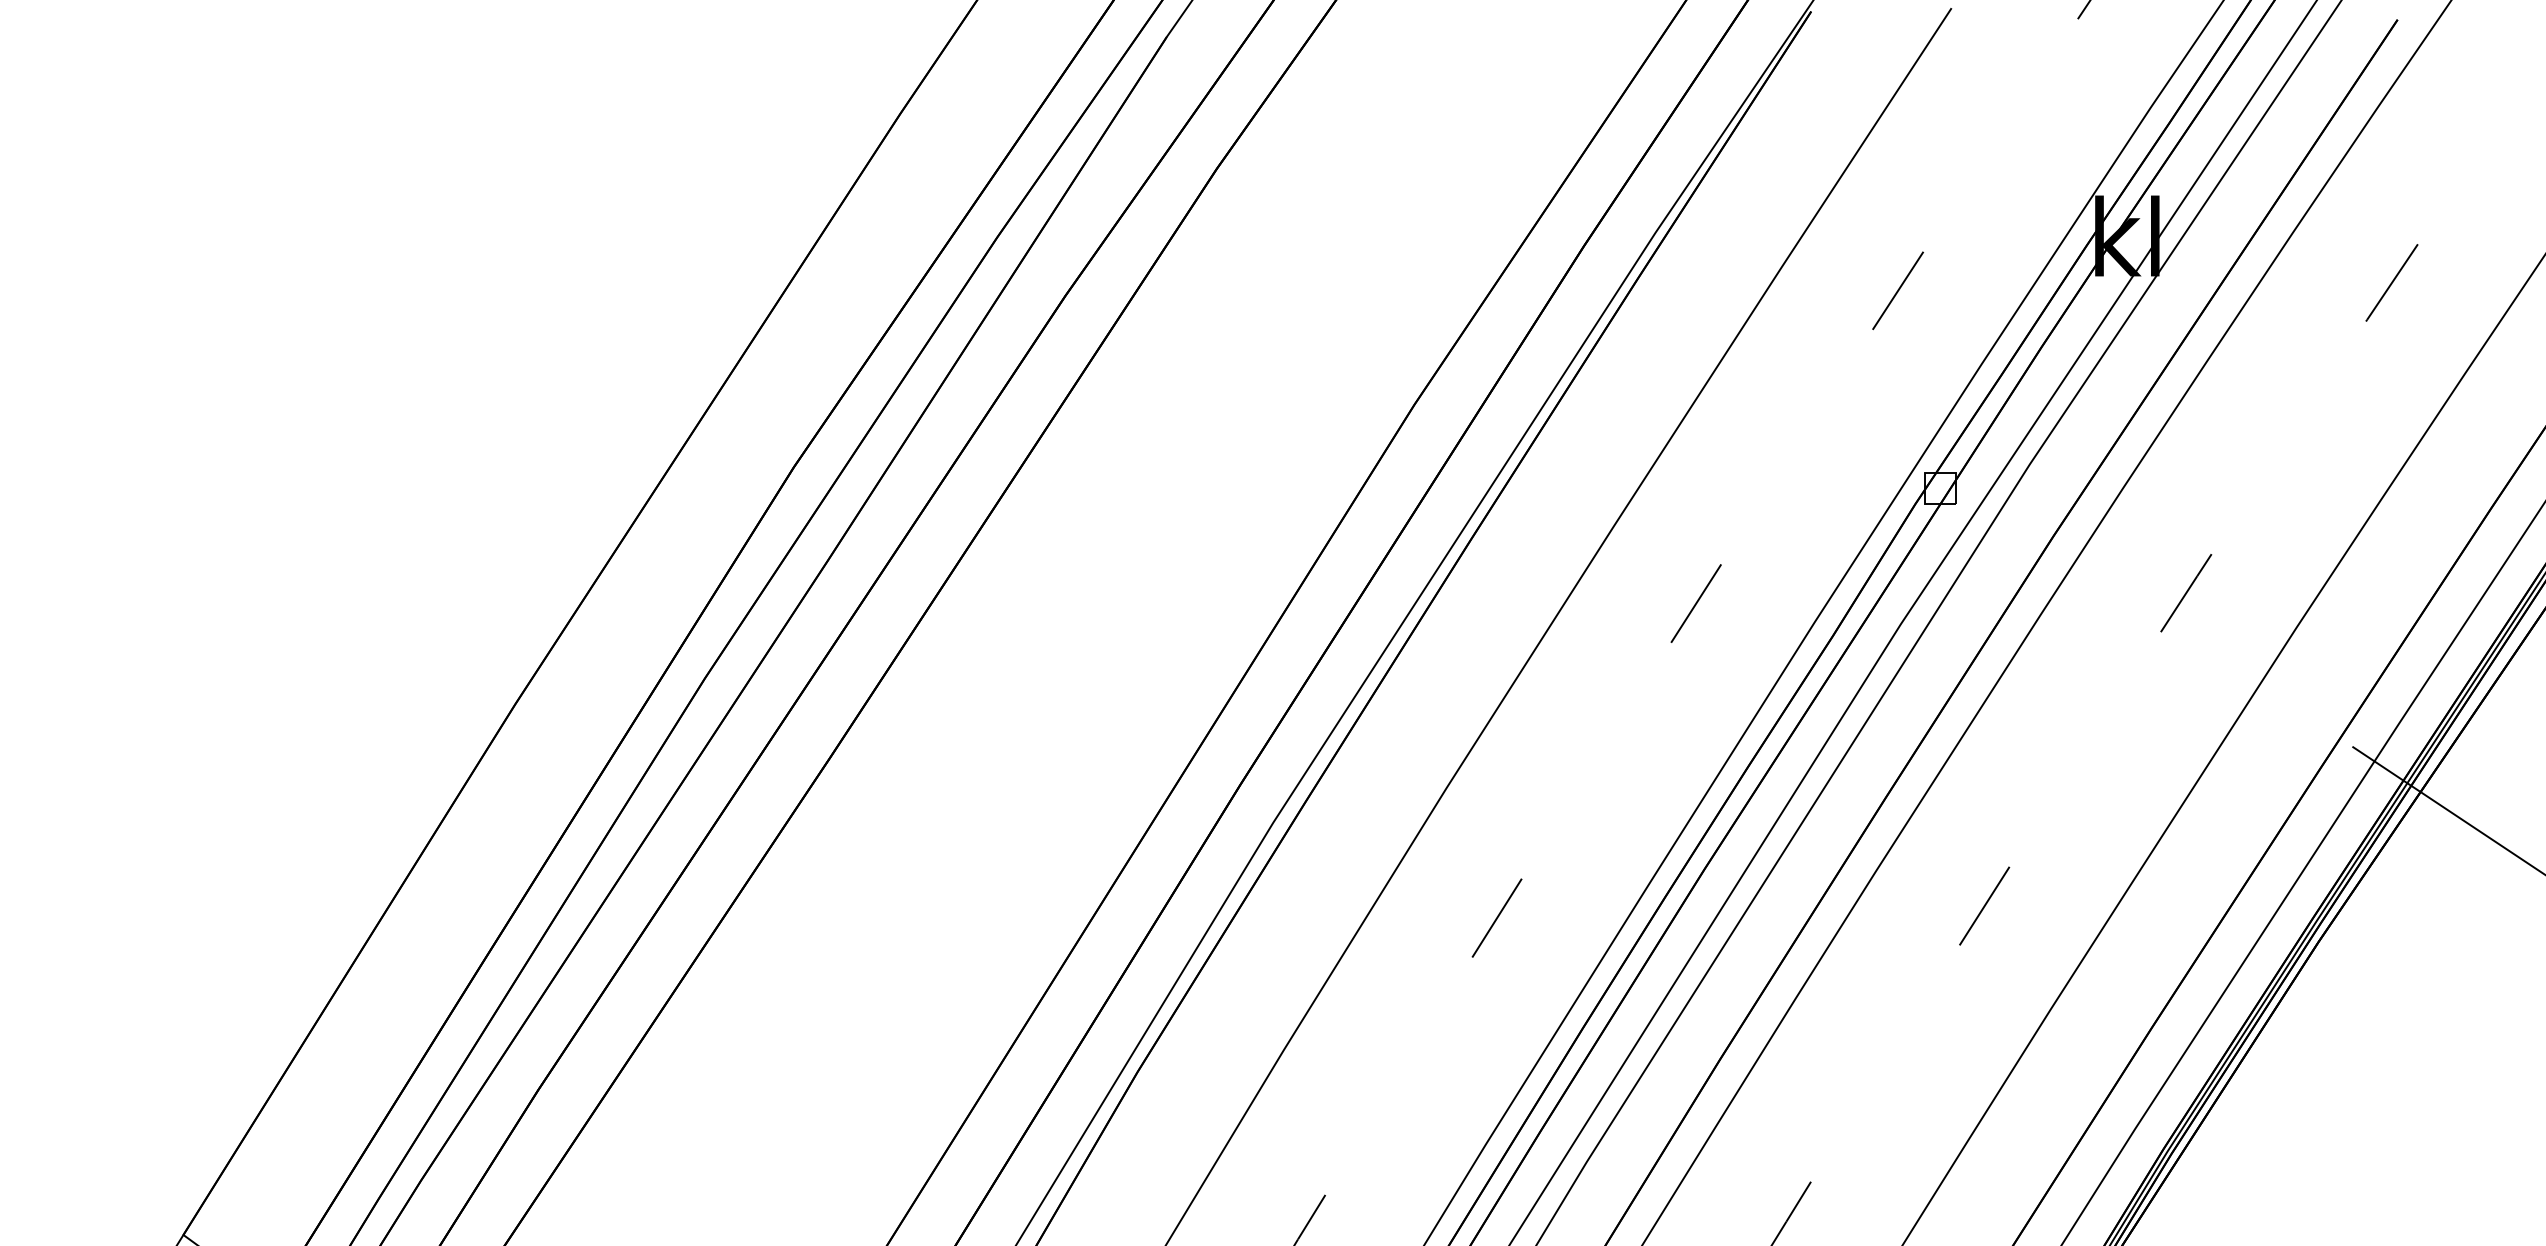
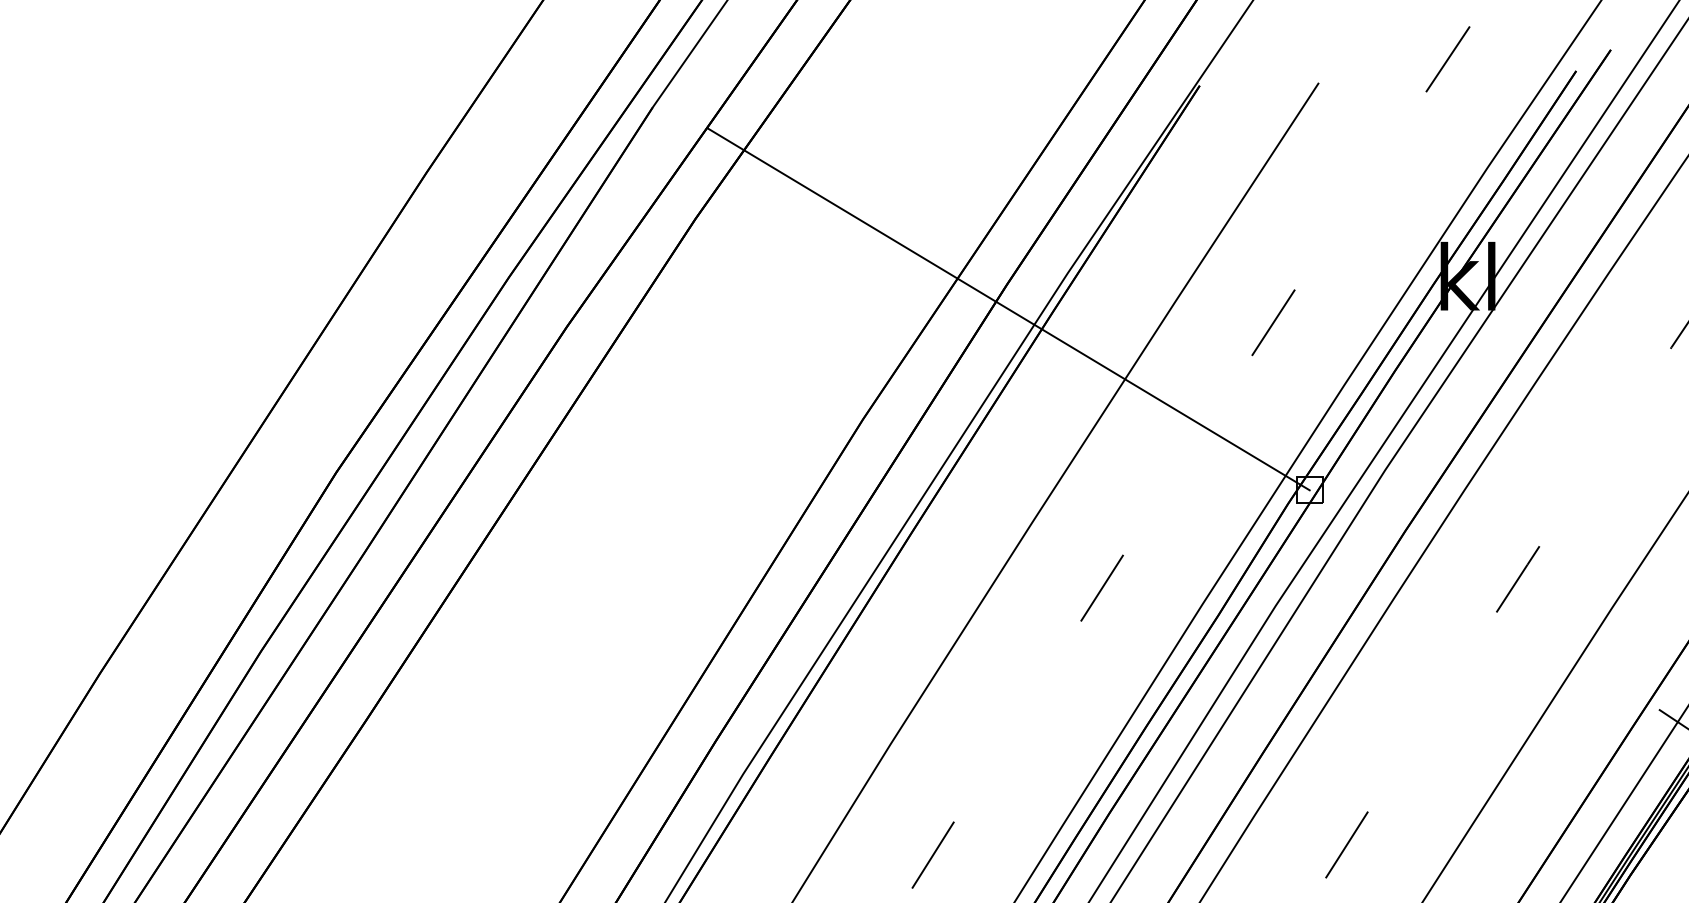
line: (1585, 274) -> (1008, 308), added

